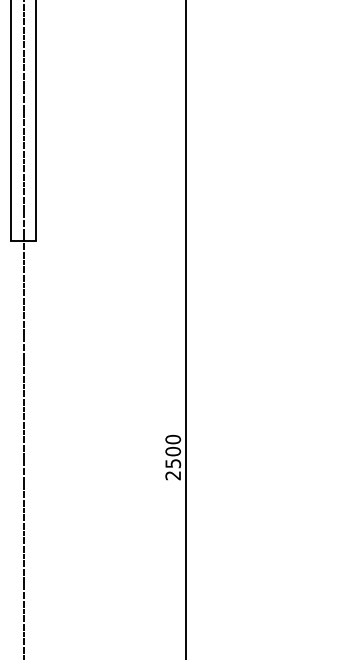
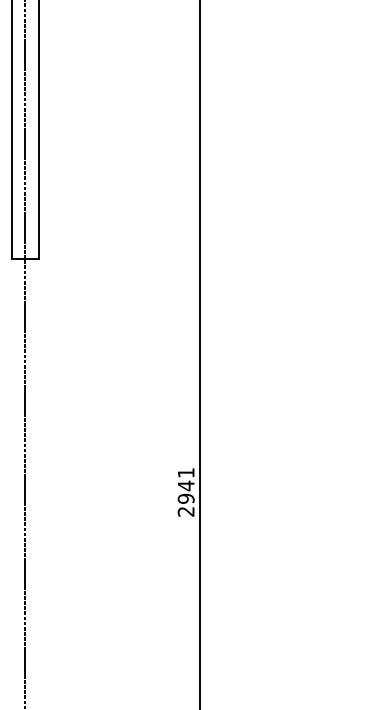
text: (172, 451) -> (185, 485), 2500 -> 2941

